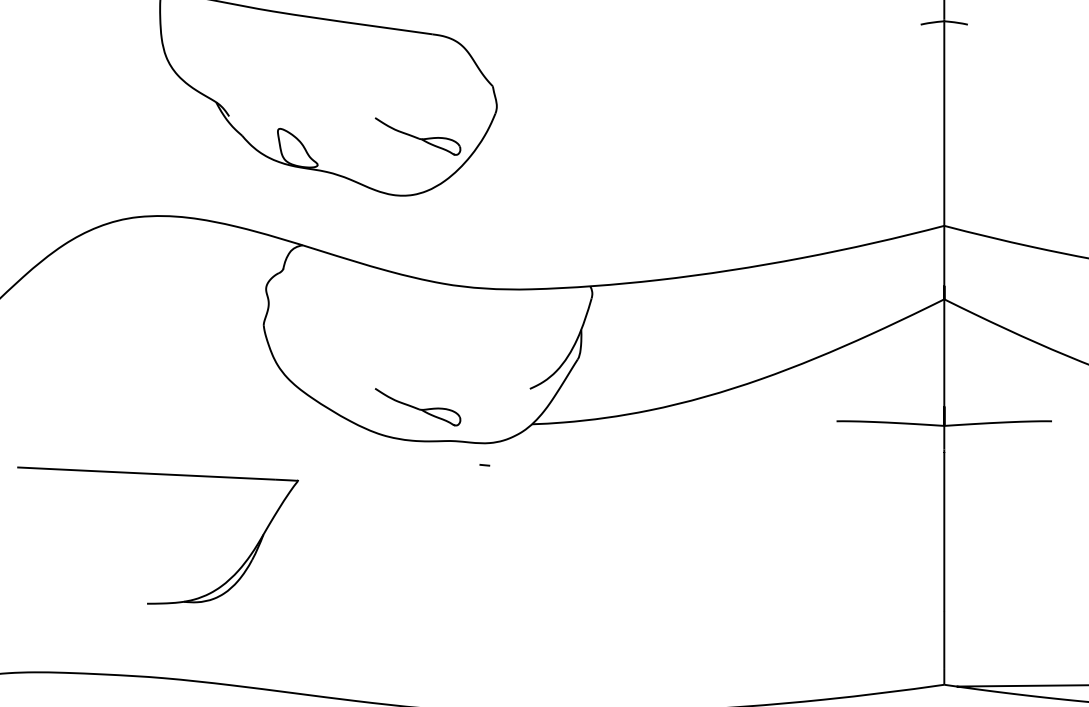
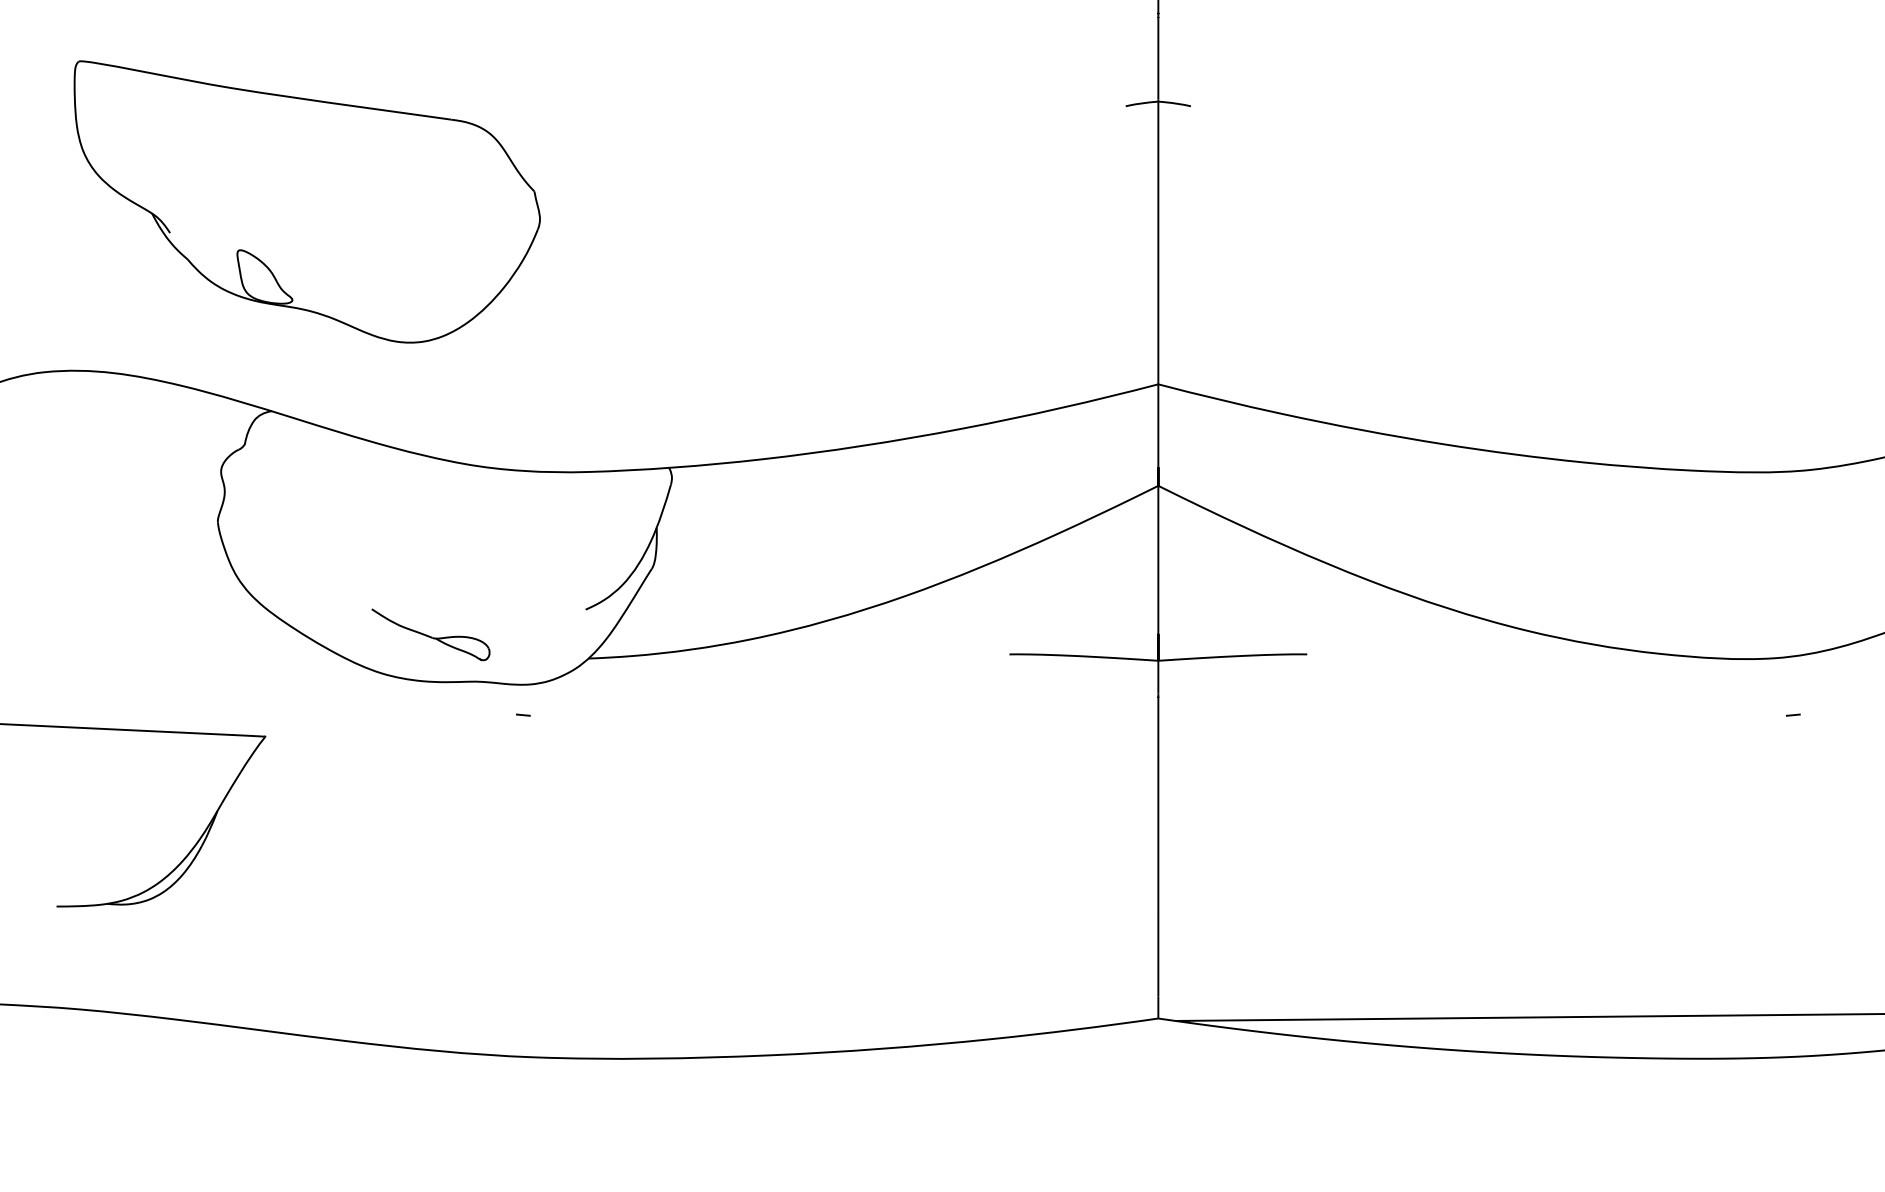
part: (417, 136) -> (430, 260), removed

